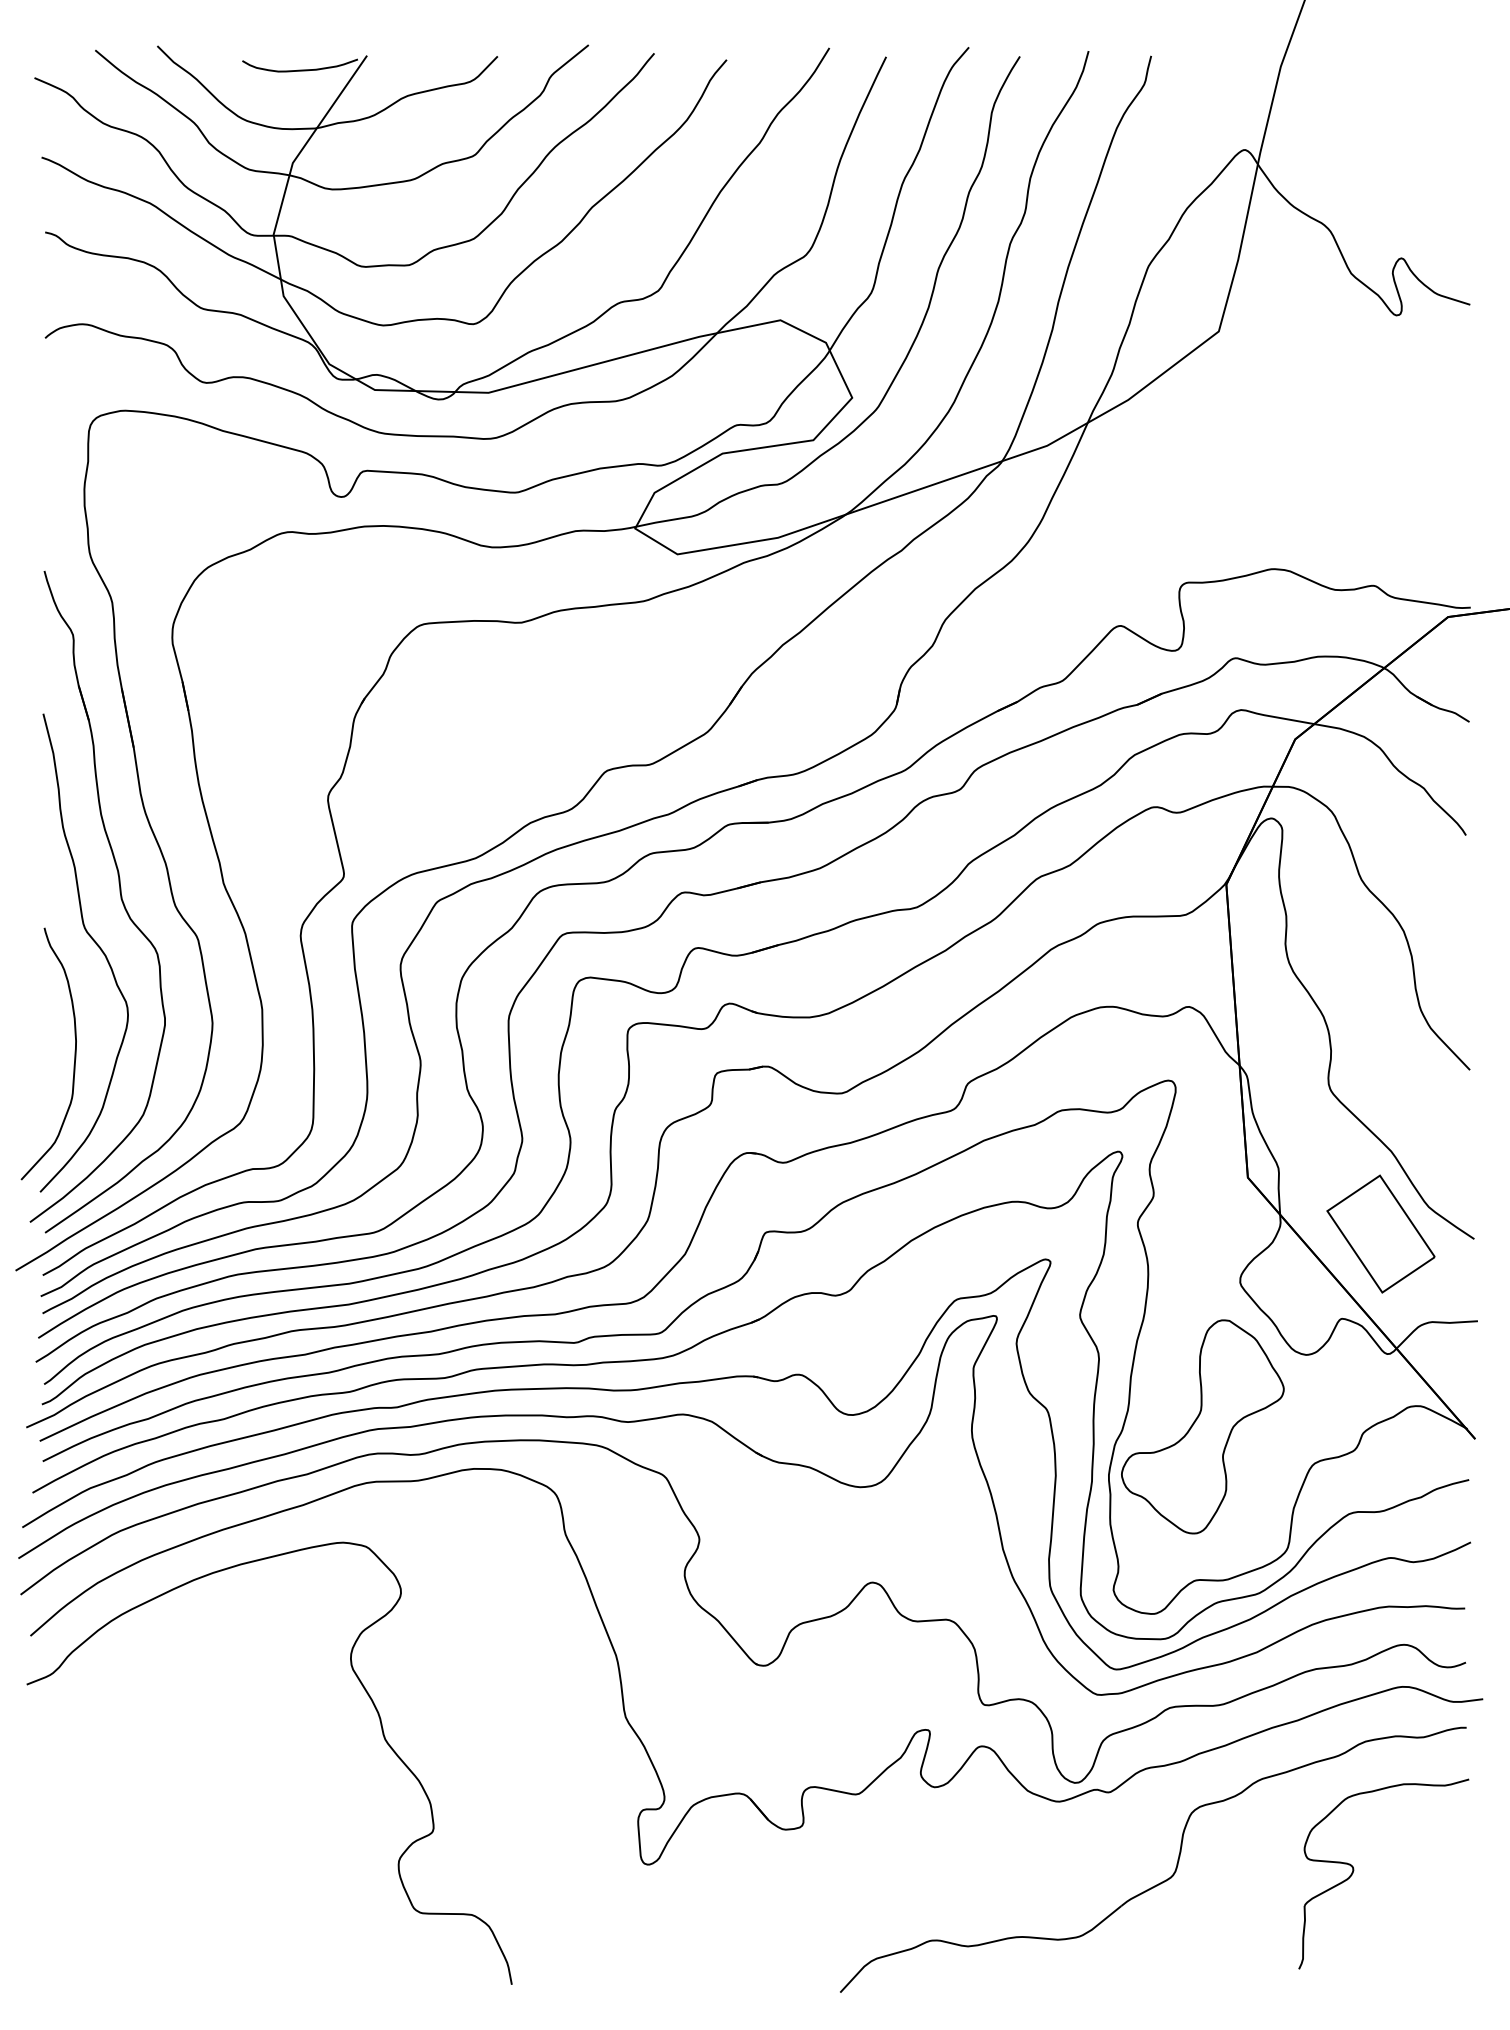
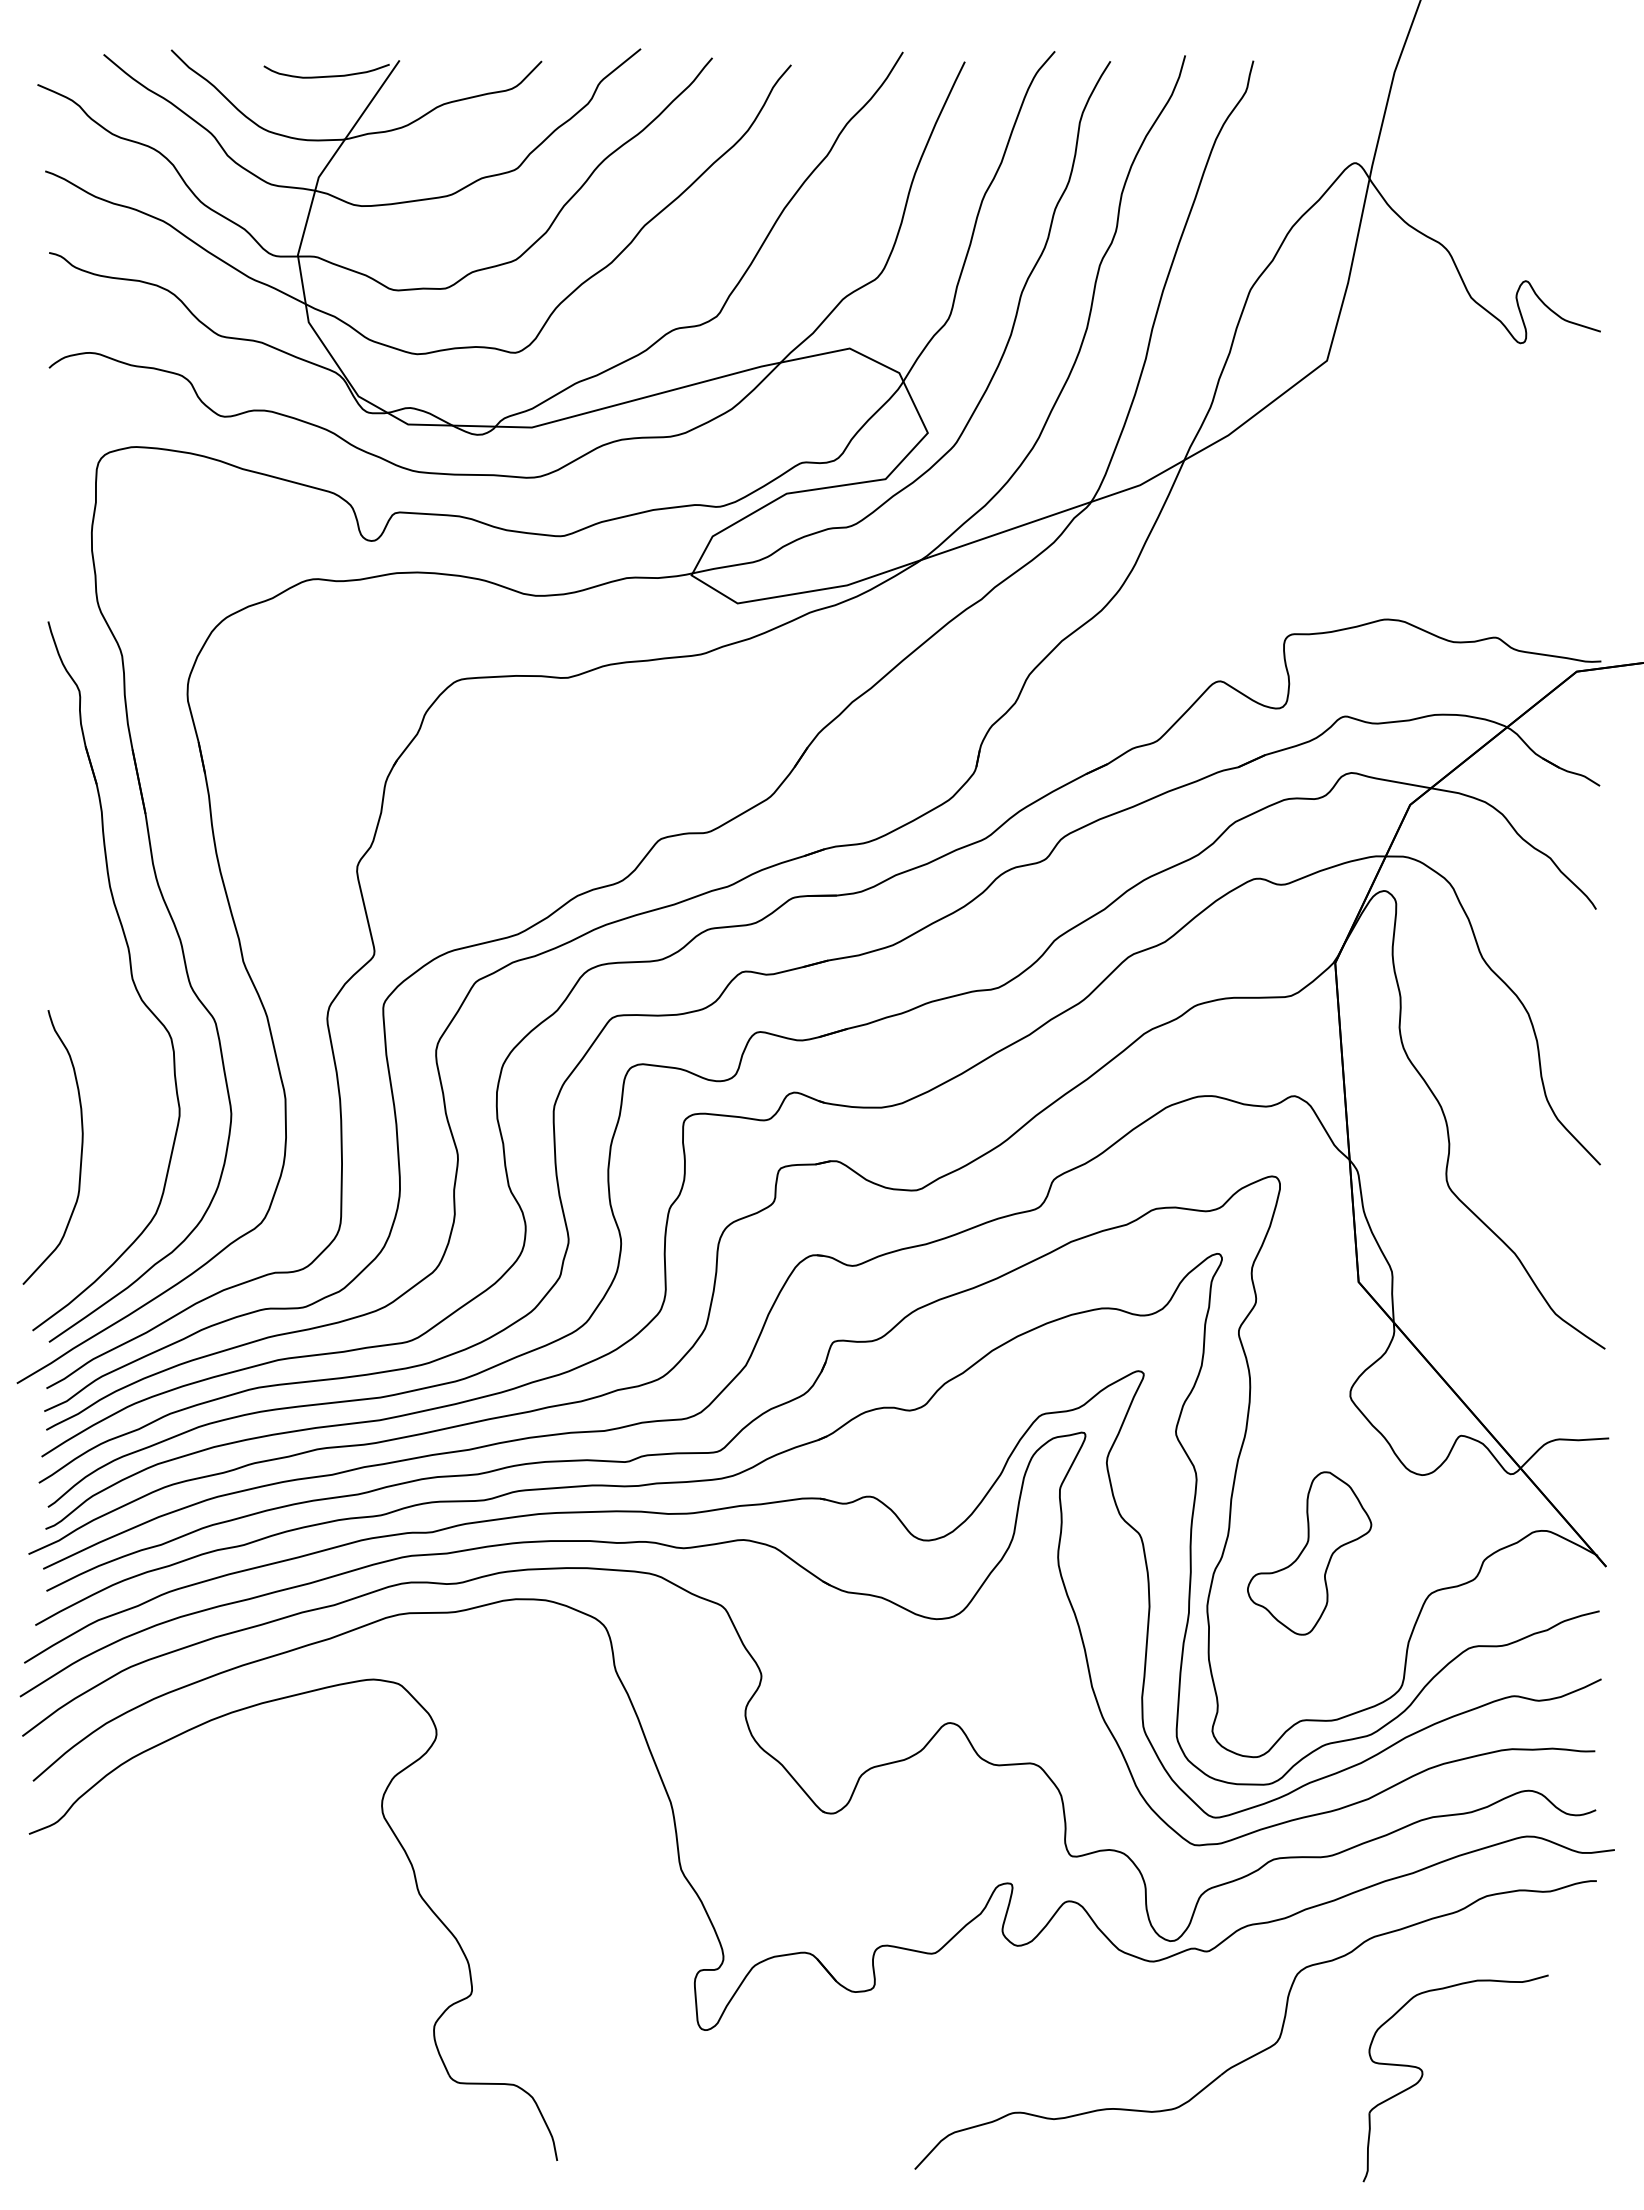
curve: (96, 944) -> (104, 1028), removed
part: (1380, 1234) -> (1503, 1343), removed
part: (1202, 1426) -> (1309, 1553), size x0.7
part: (1354, 1871) -> (1423, 2075), moved

